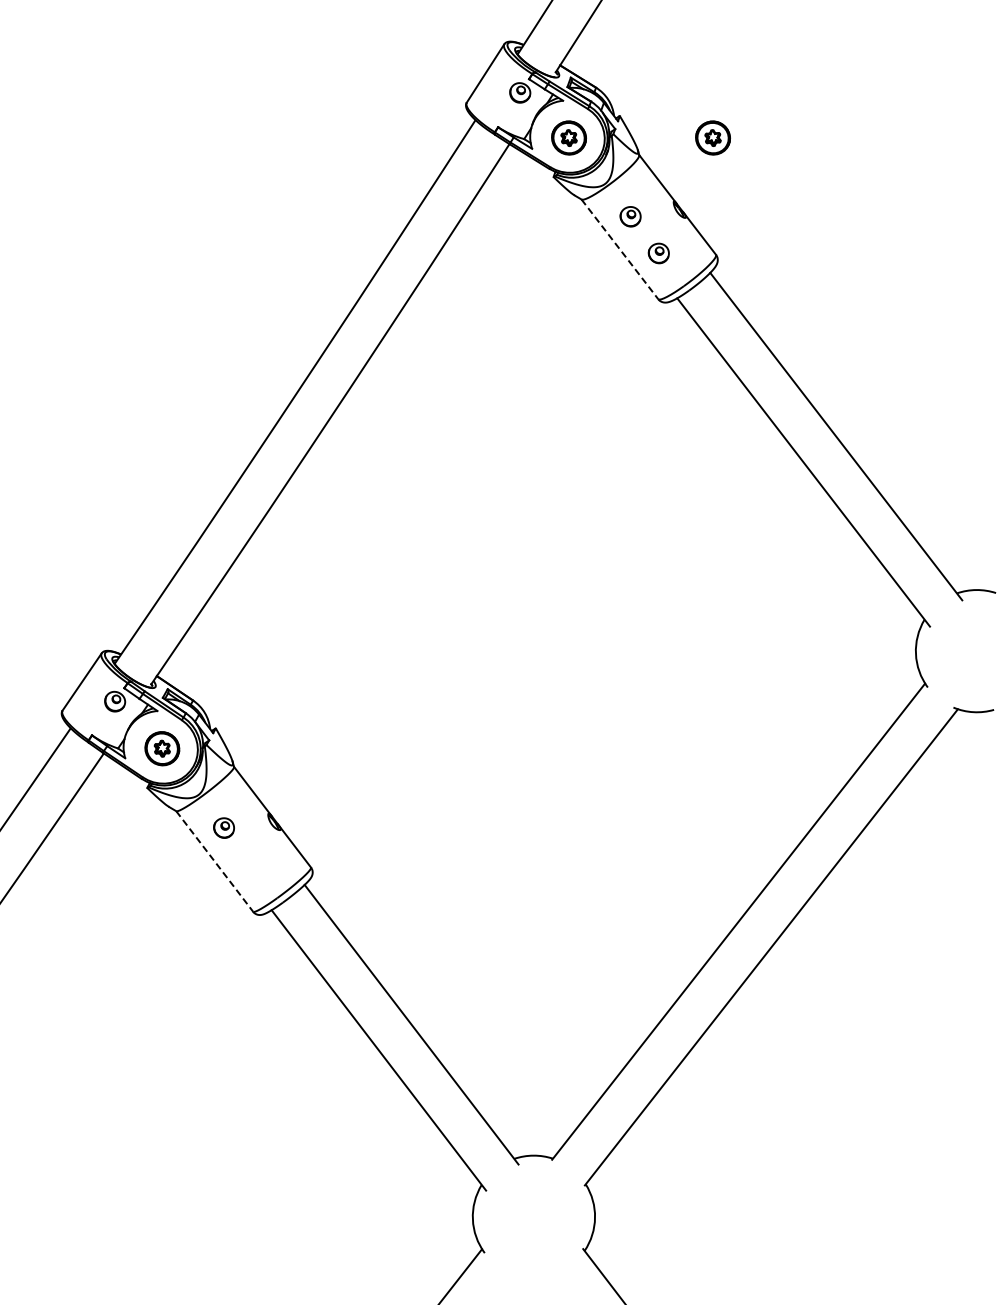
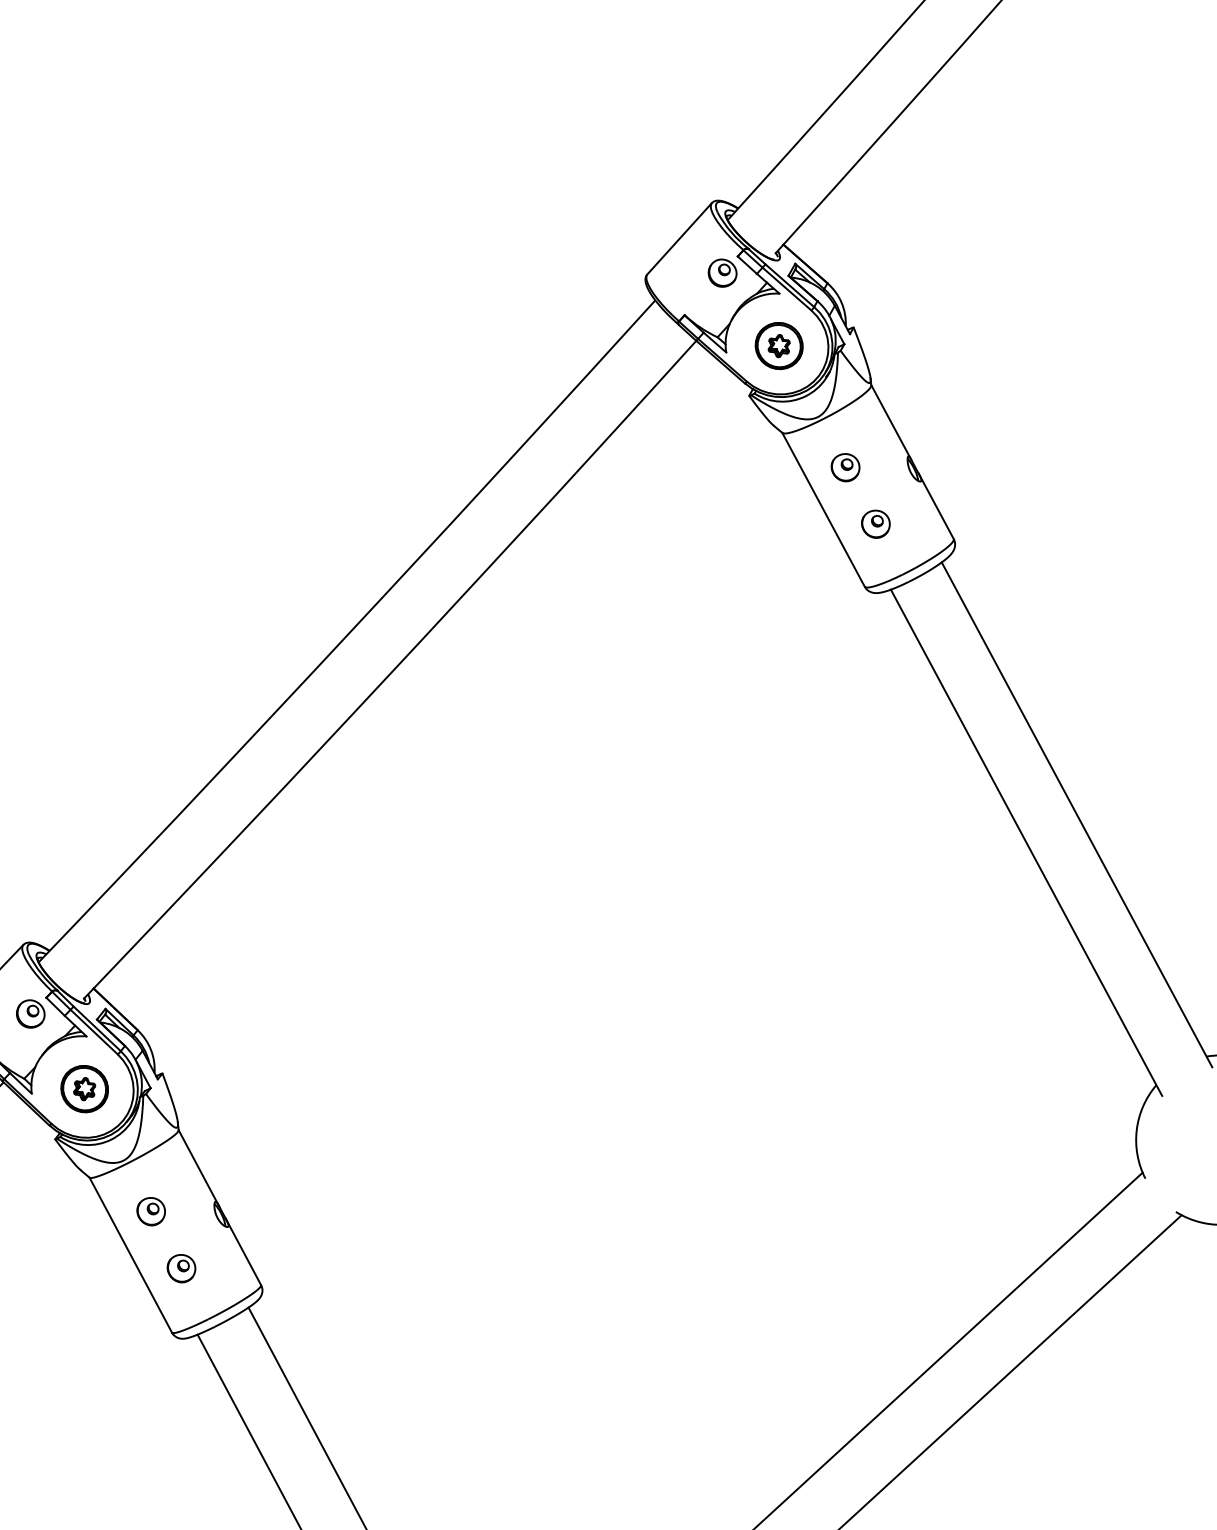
part: (712, 137) -> (975, 377), removed
line: (619, 249) -> (822, 509), dashed -> solid
line: (215, 861) -> (131, 1255), dashed -> solid
part: (252, 864) -> (181, 1267), added

